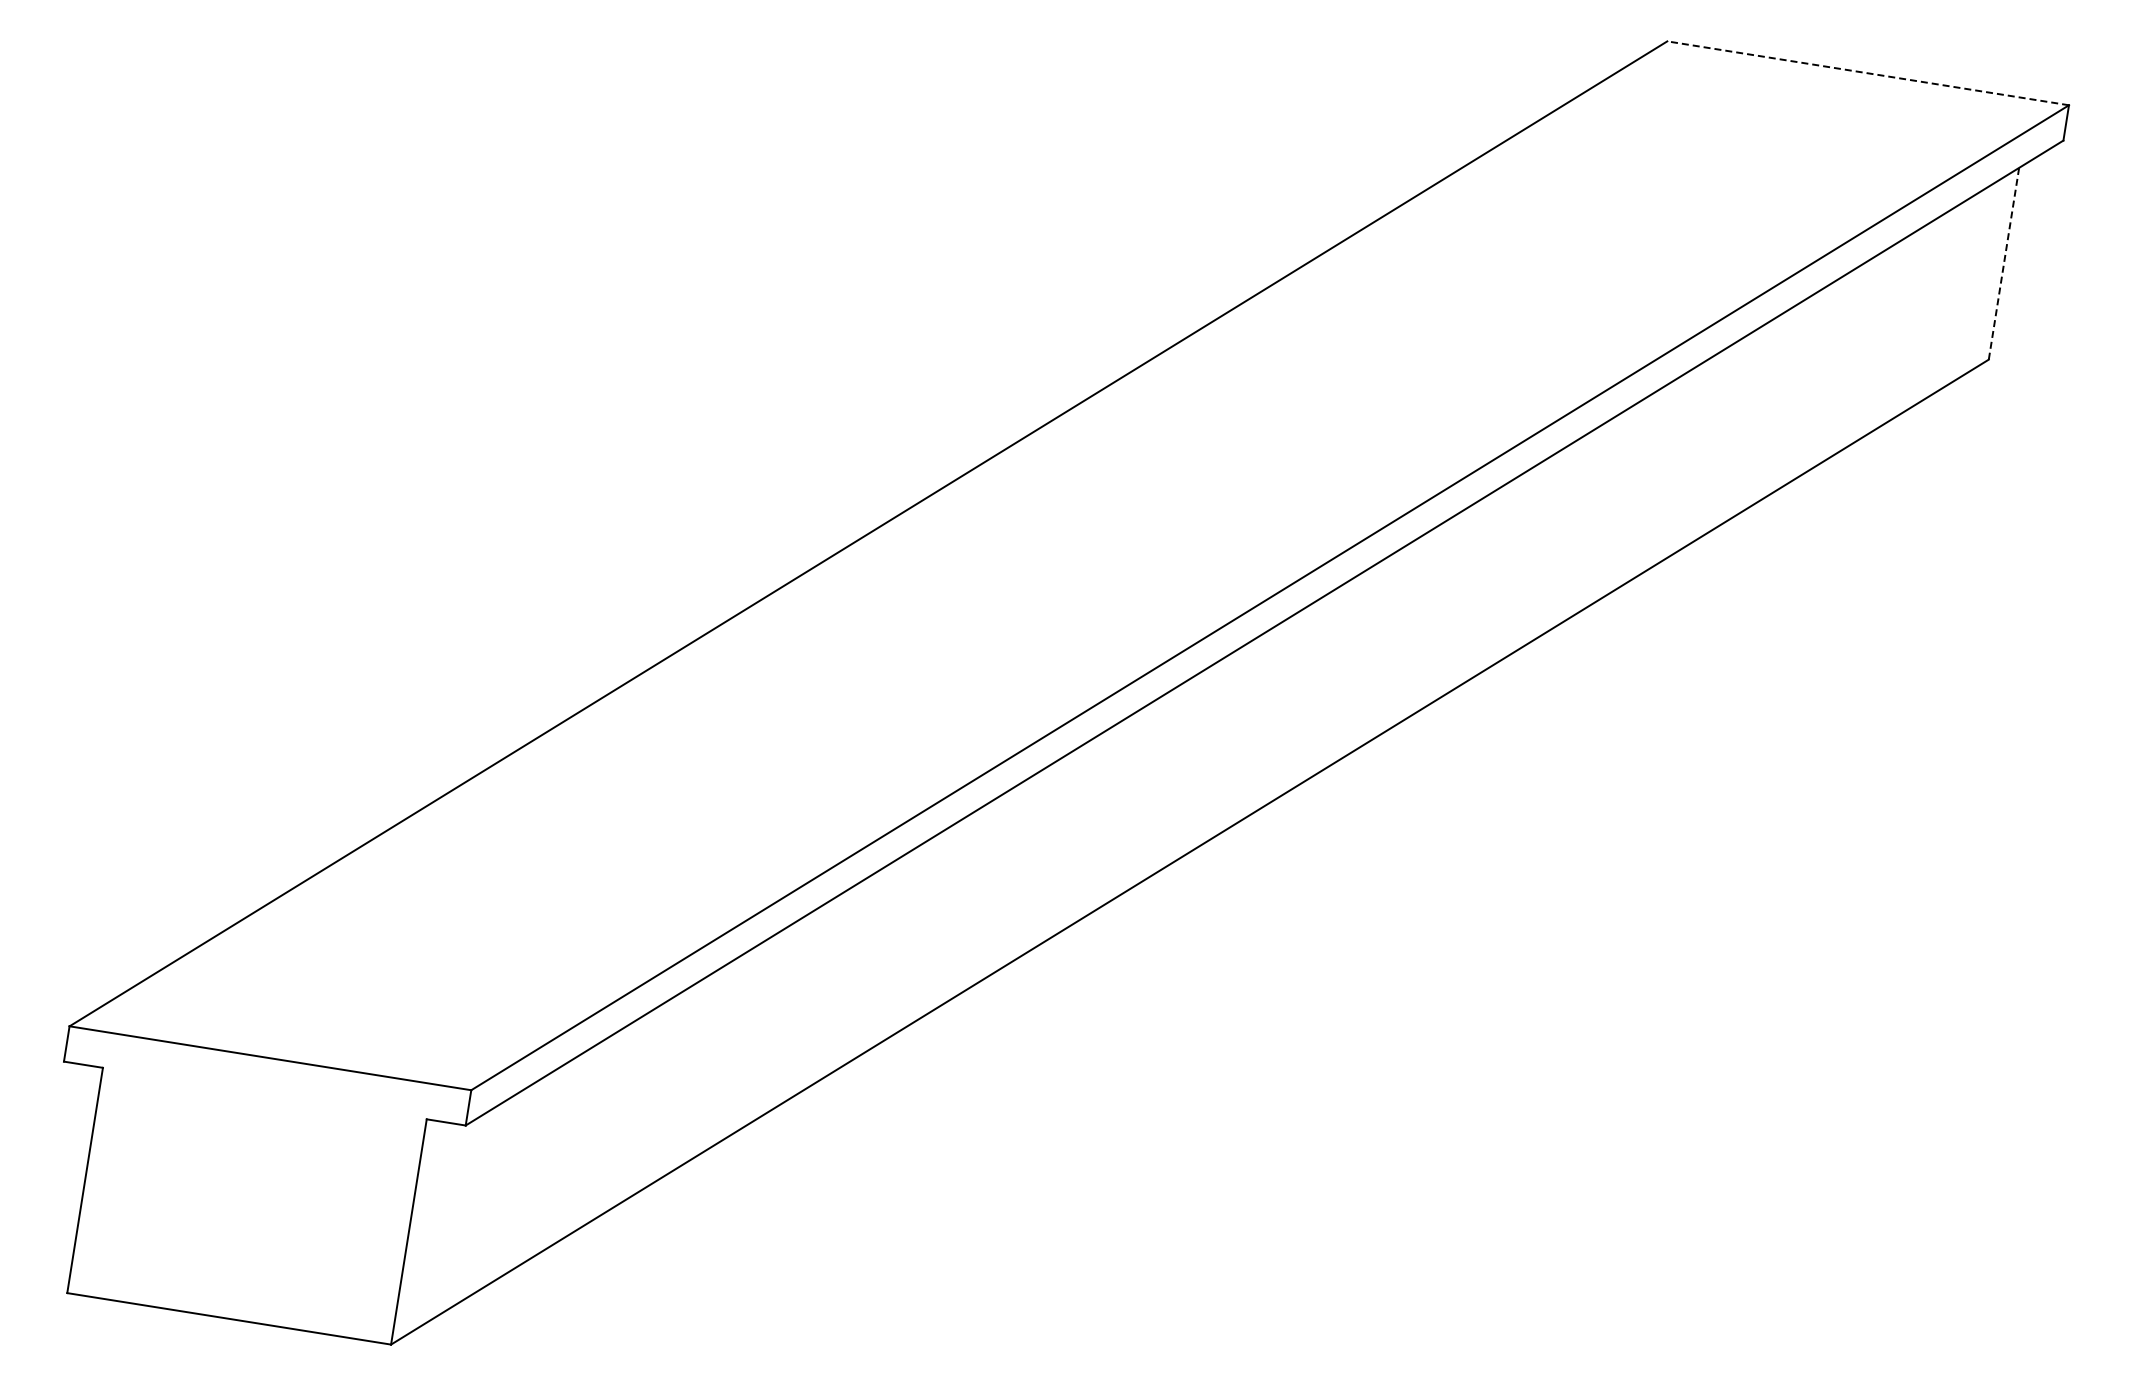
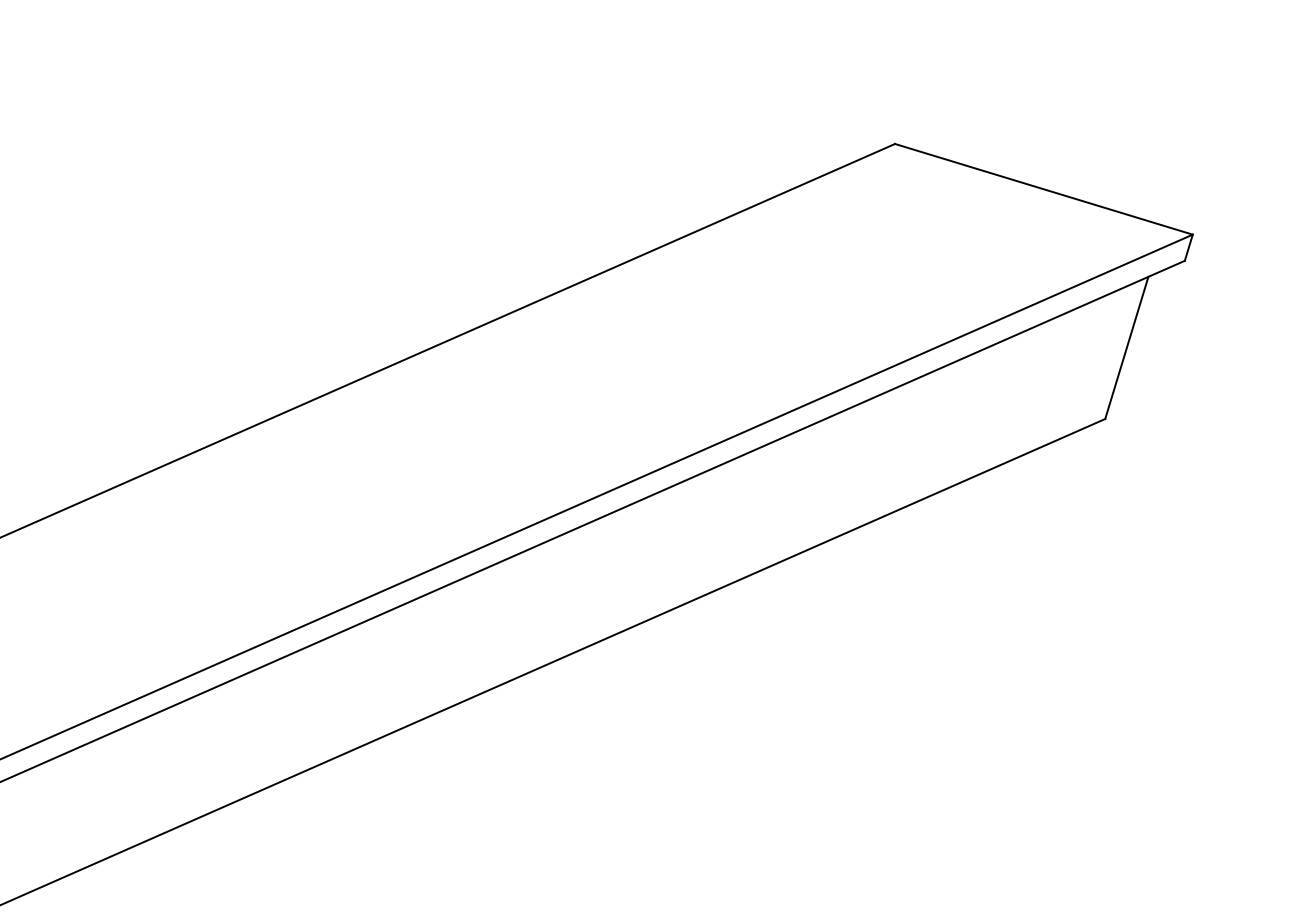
line: (1867, 73) -> (1043, 189), dashed -> solid
line: (2004, 263) -> (1127, 347), dashed -> solid

